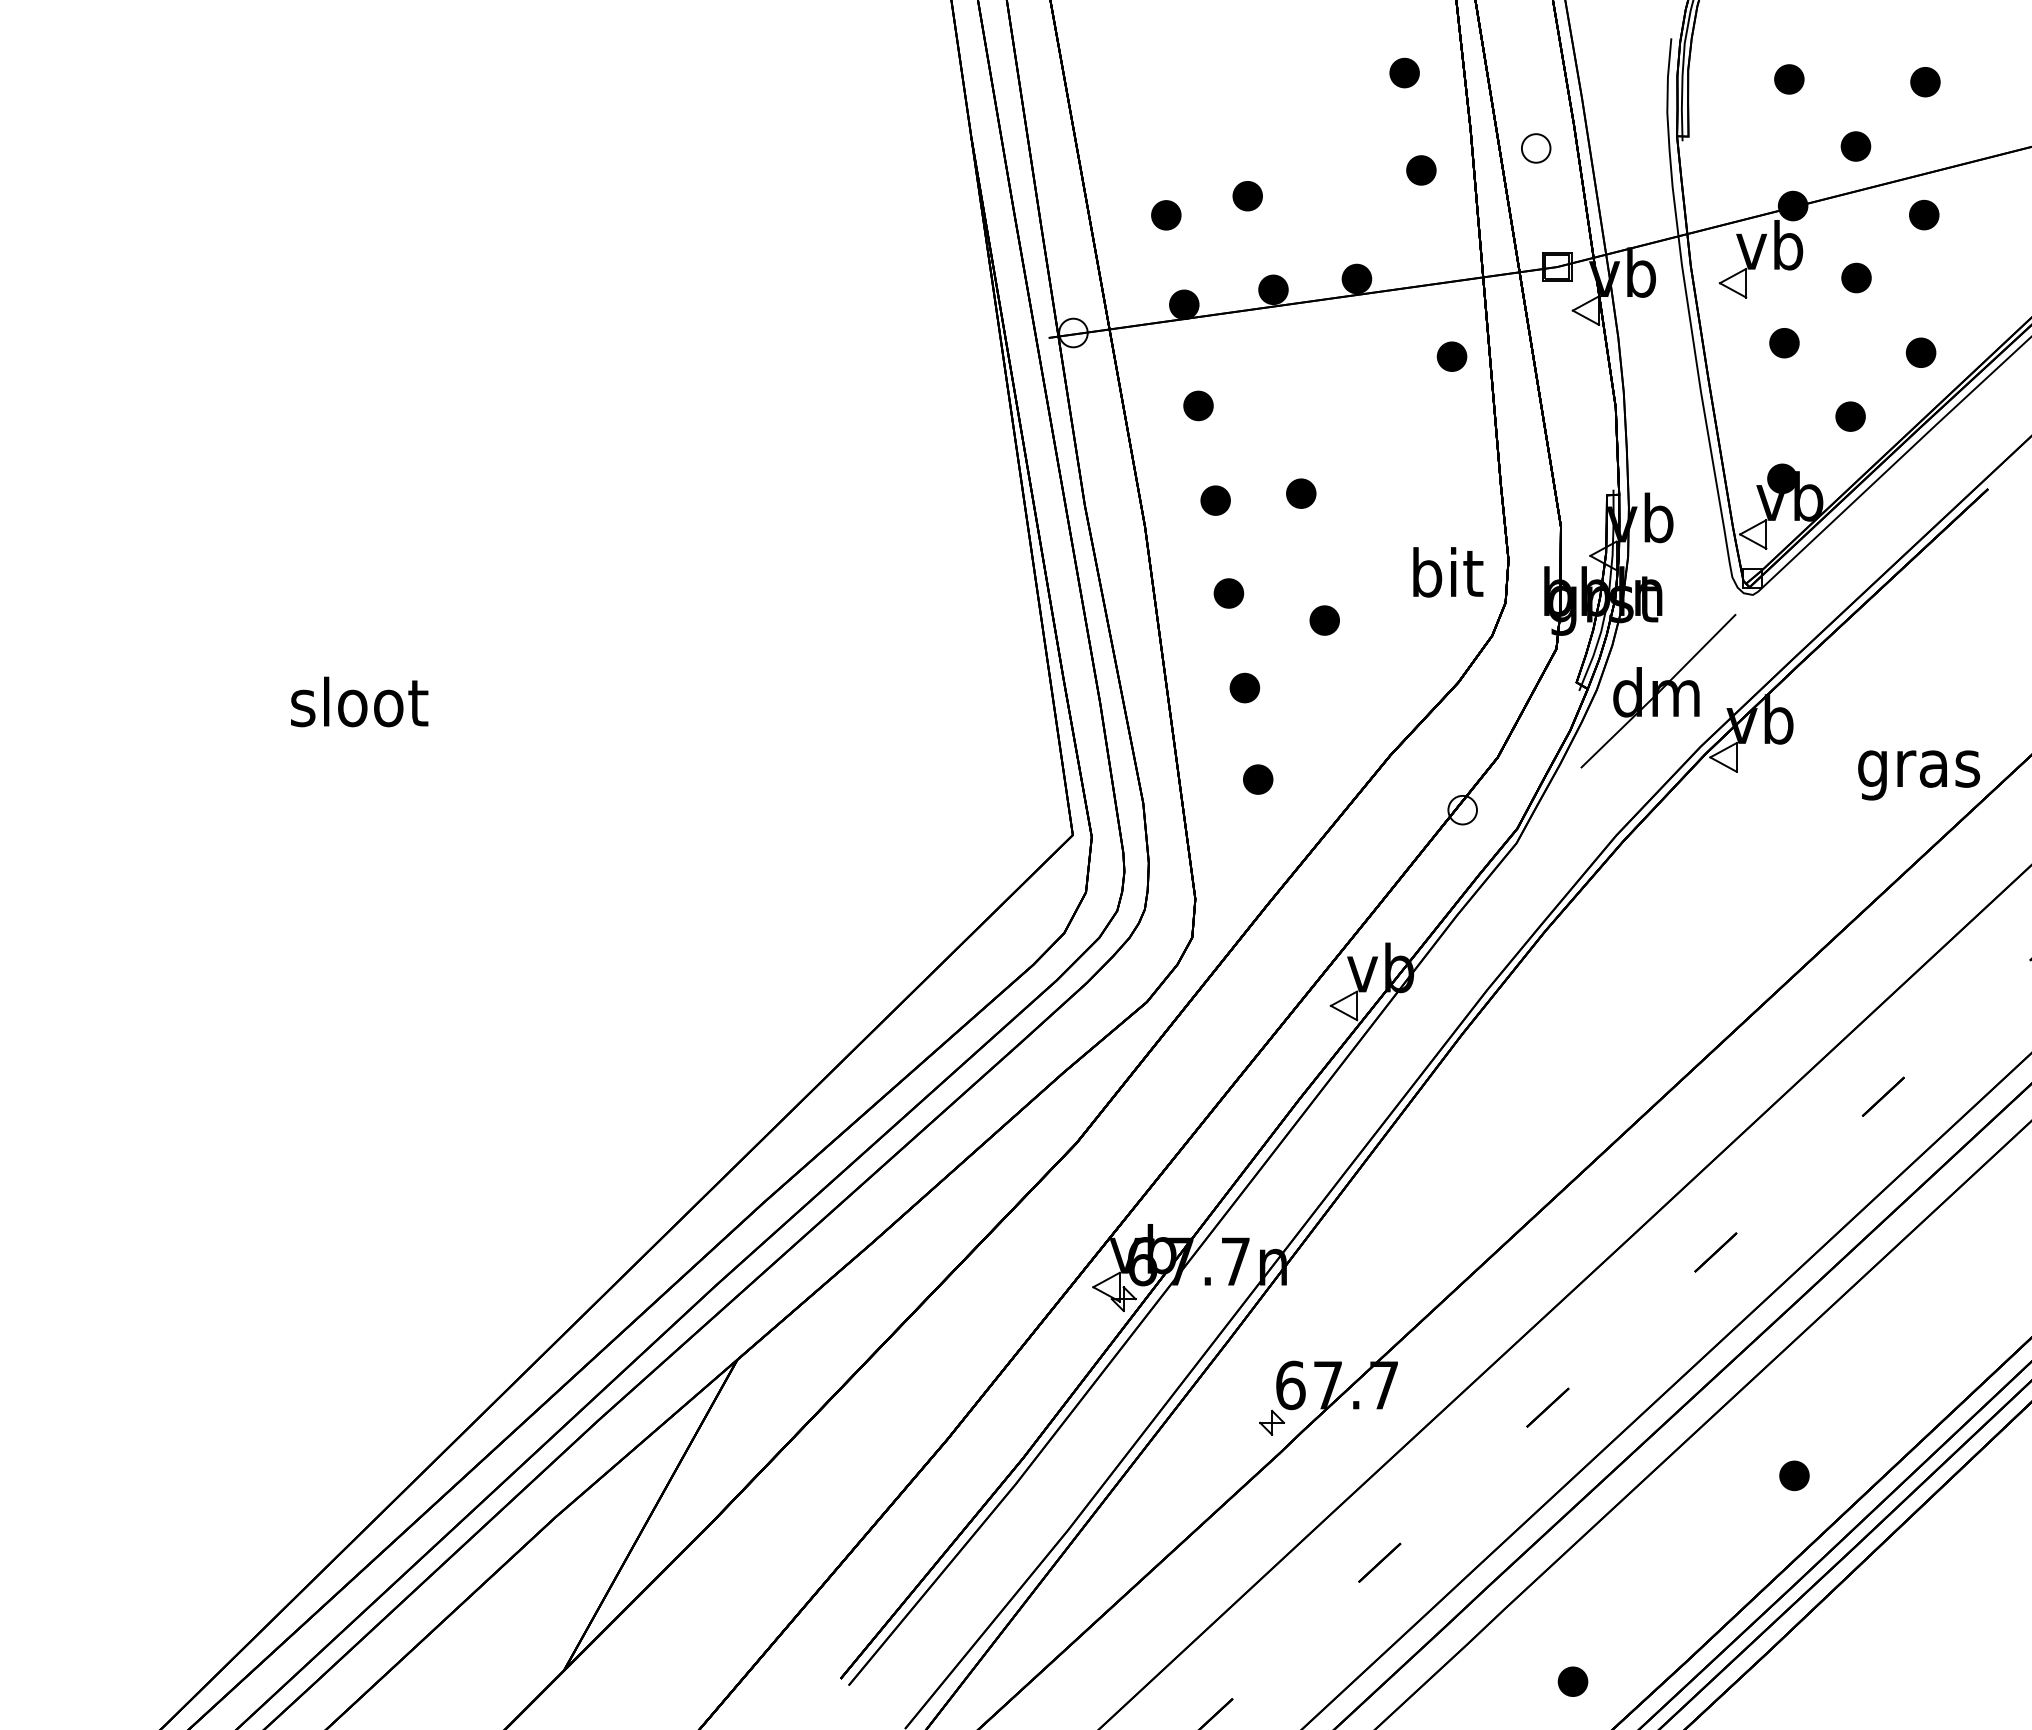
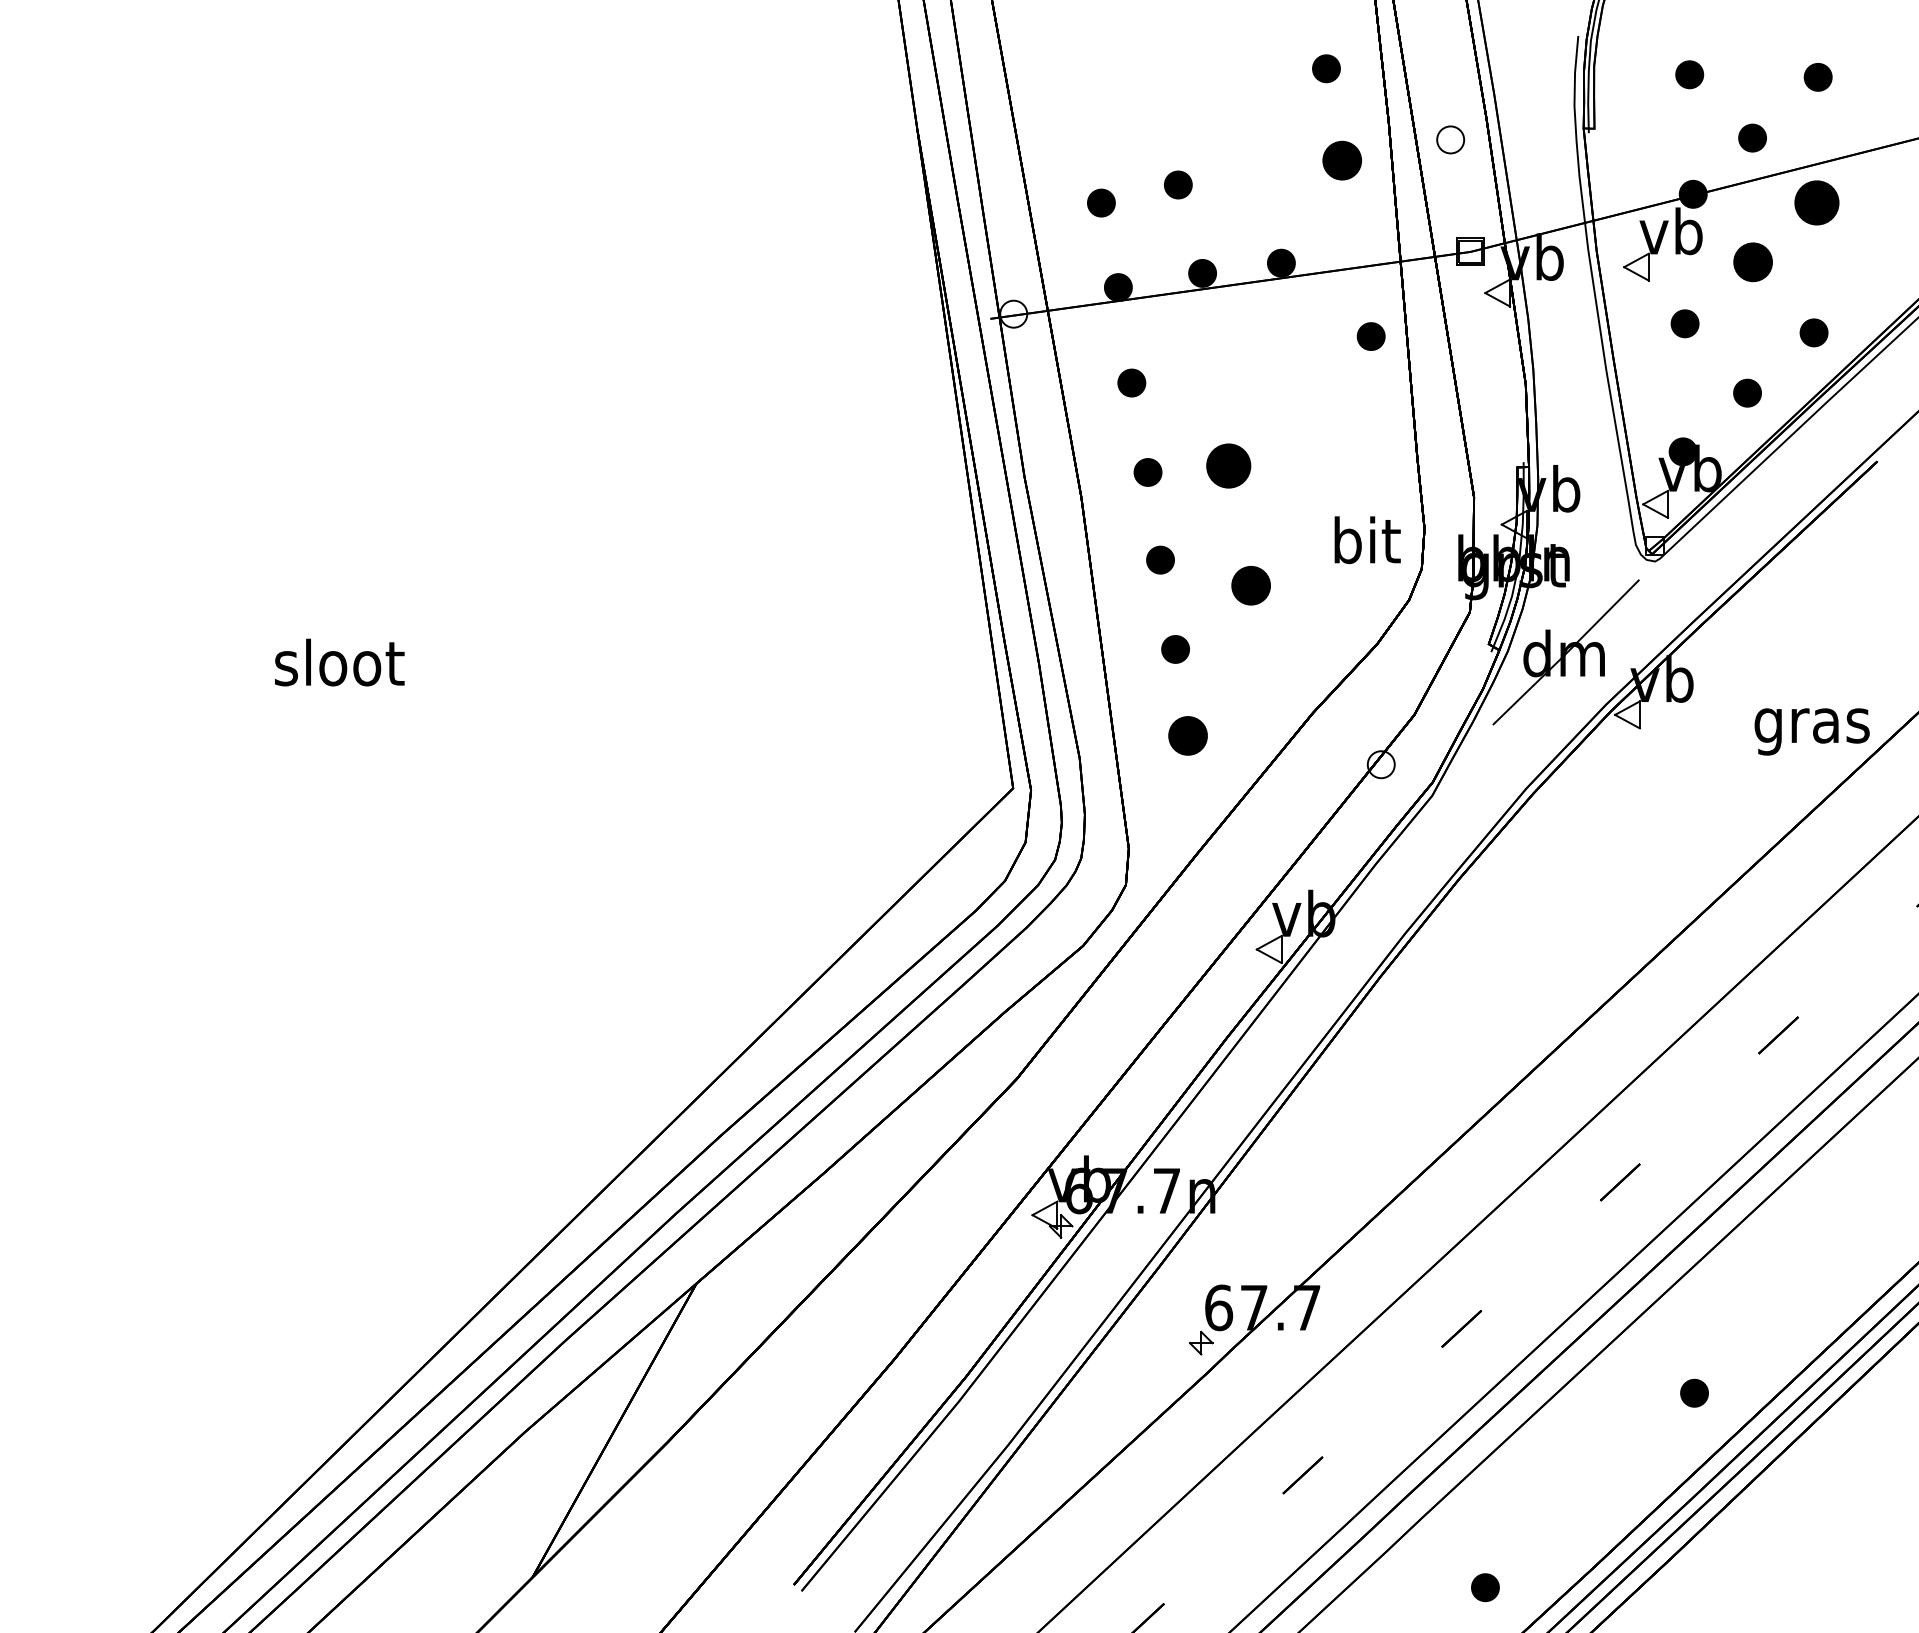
part: (1421, 170) -> (1342, 160), size x1.4
part: (1924, 214) -> (1817, 202), size x1.6
part: (1856, 277) -> (1753, 261), size x1.4
part: (1301, 493) -> (1229, 465), size x1.6
part: (1324, 620) -> (1250, 585), size x1.4
part: (1258, 779) -> (1188, 735), size x1.4

